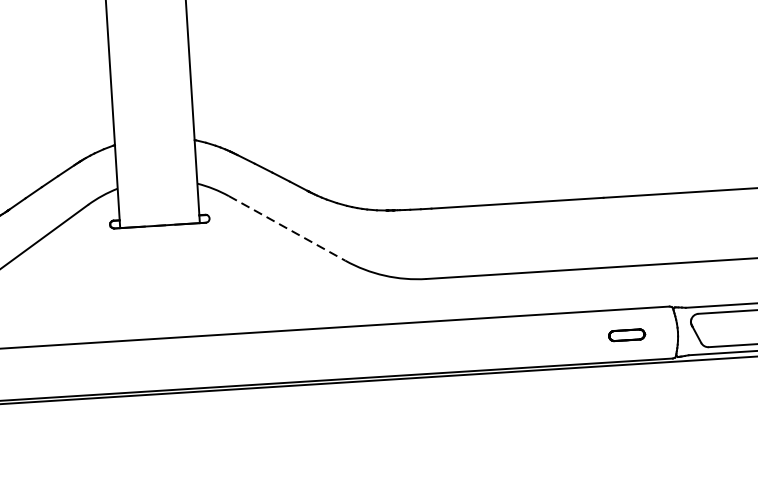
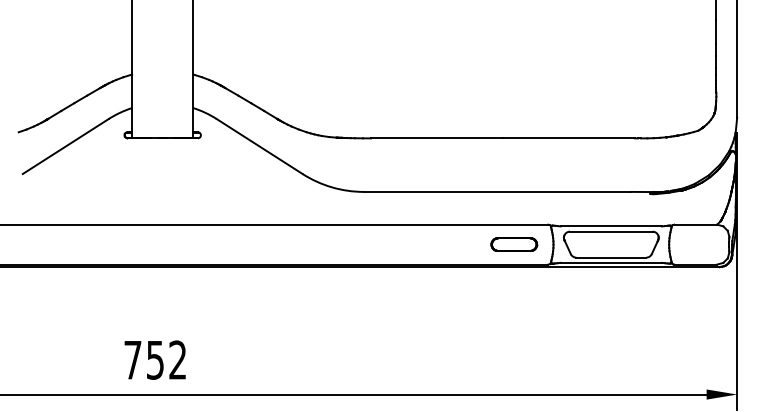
line: (286, 228) -> (259, 146), dashed -> solid
part: (627, 335) -> (514, 244), size x1.67

